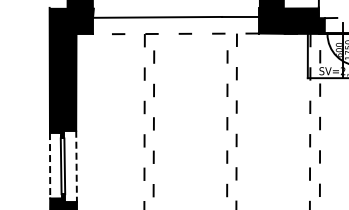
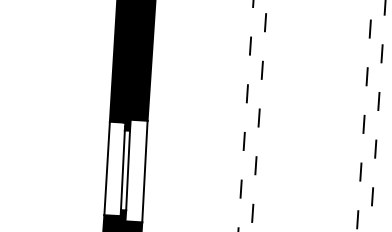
line: (50, 165) -> (107, 168), dashed -> solid
line: (76, 166) -> (144, 171), dashed -> solid

